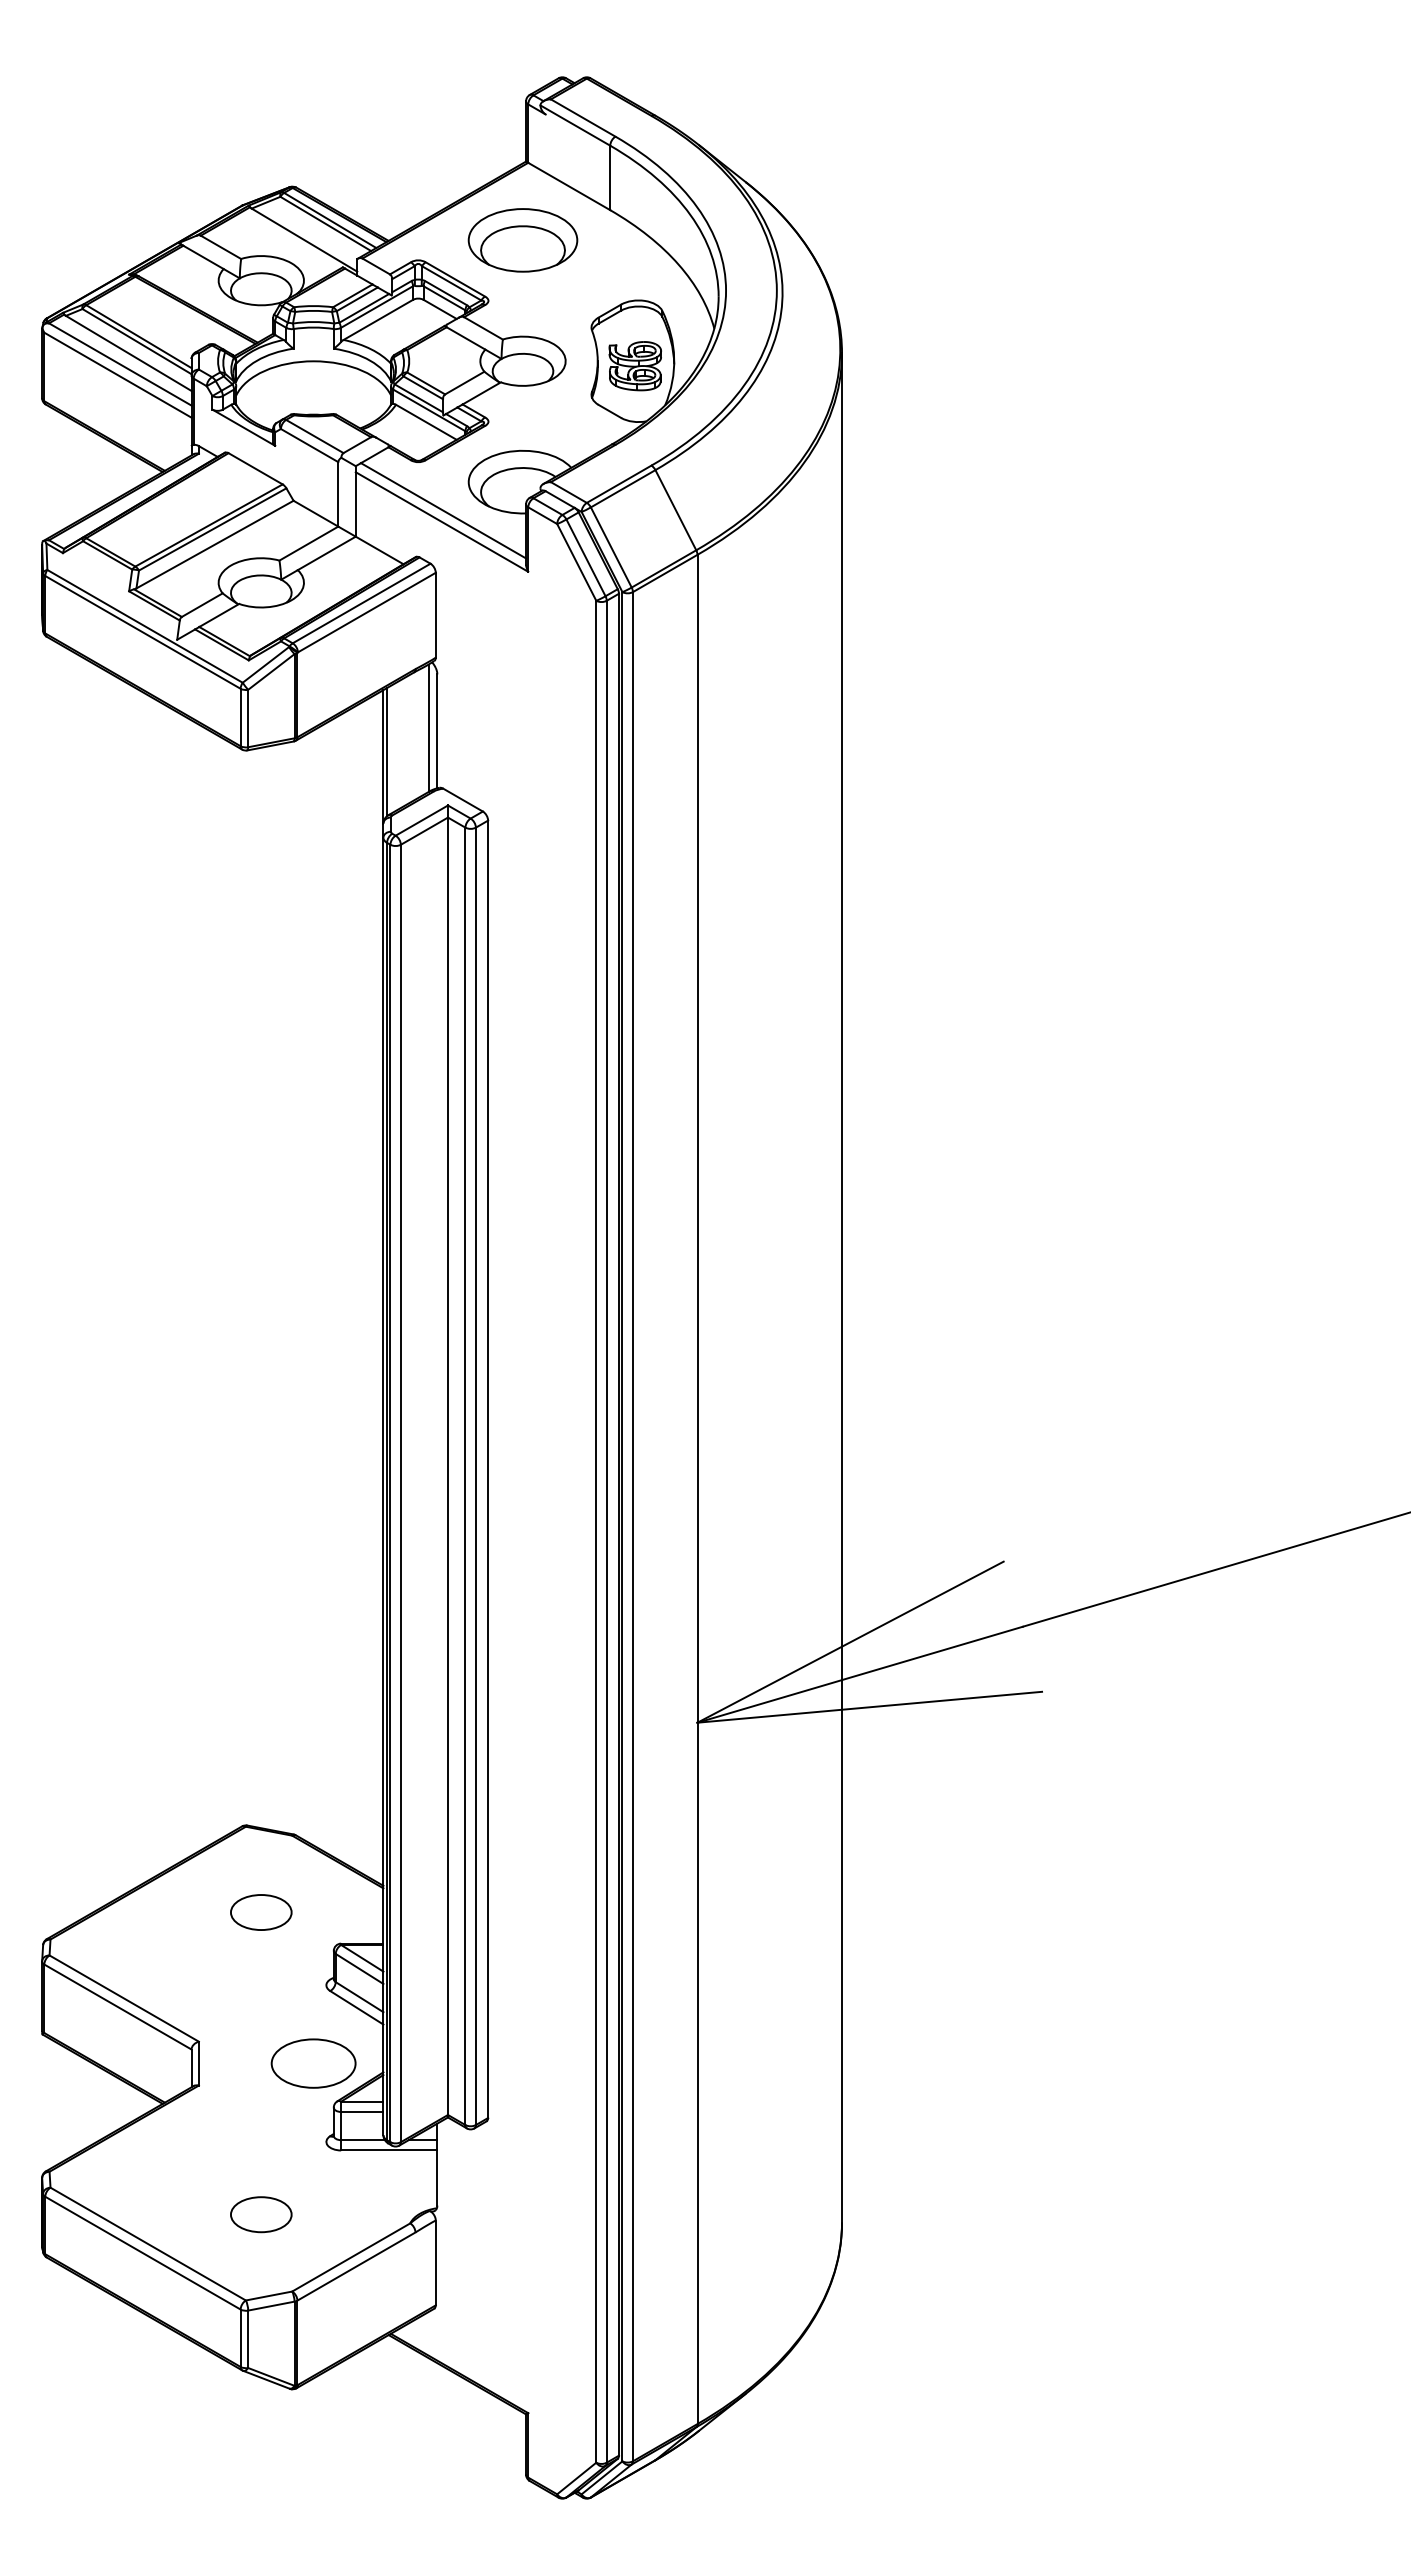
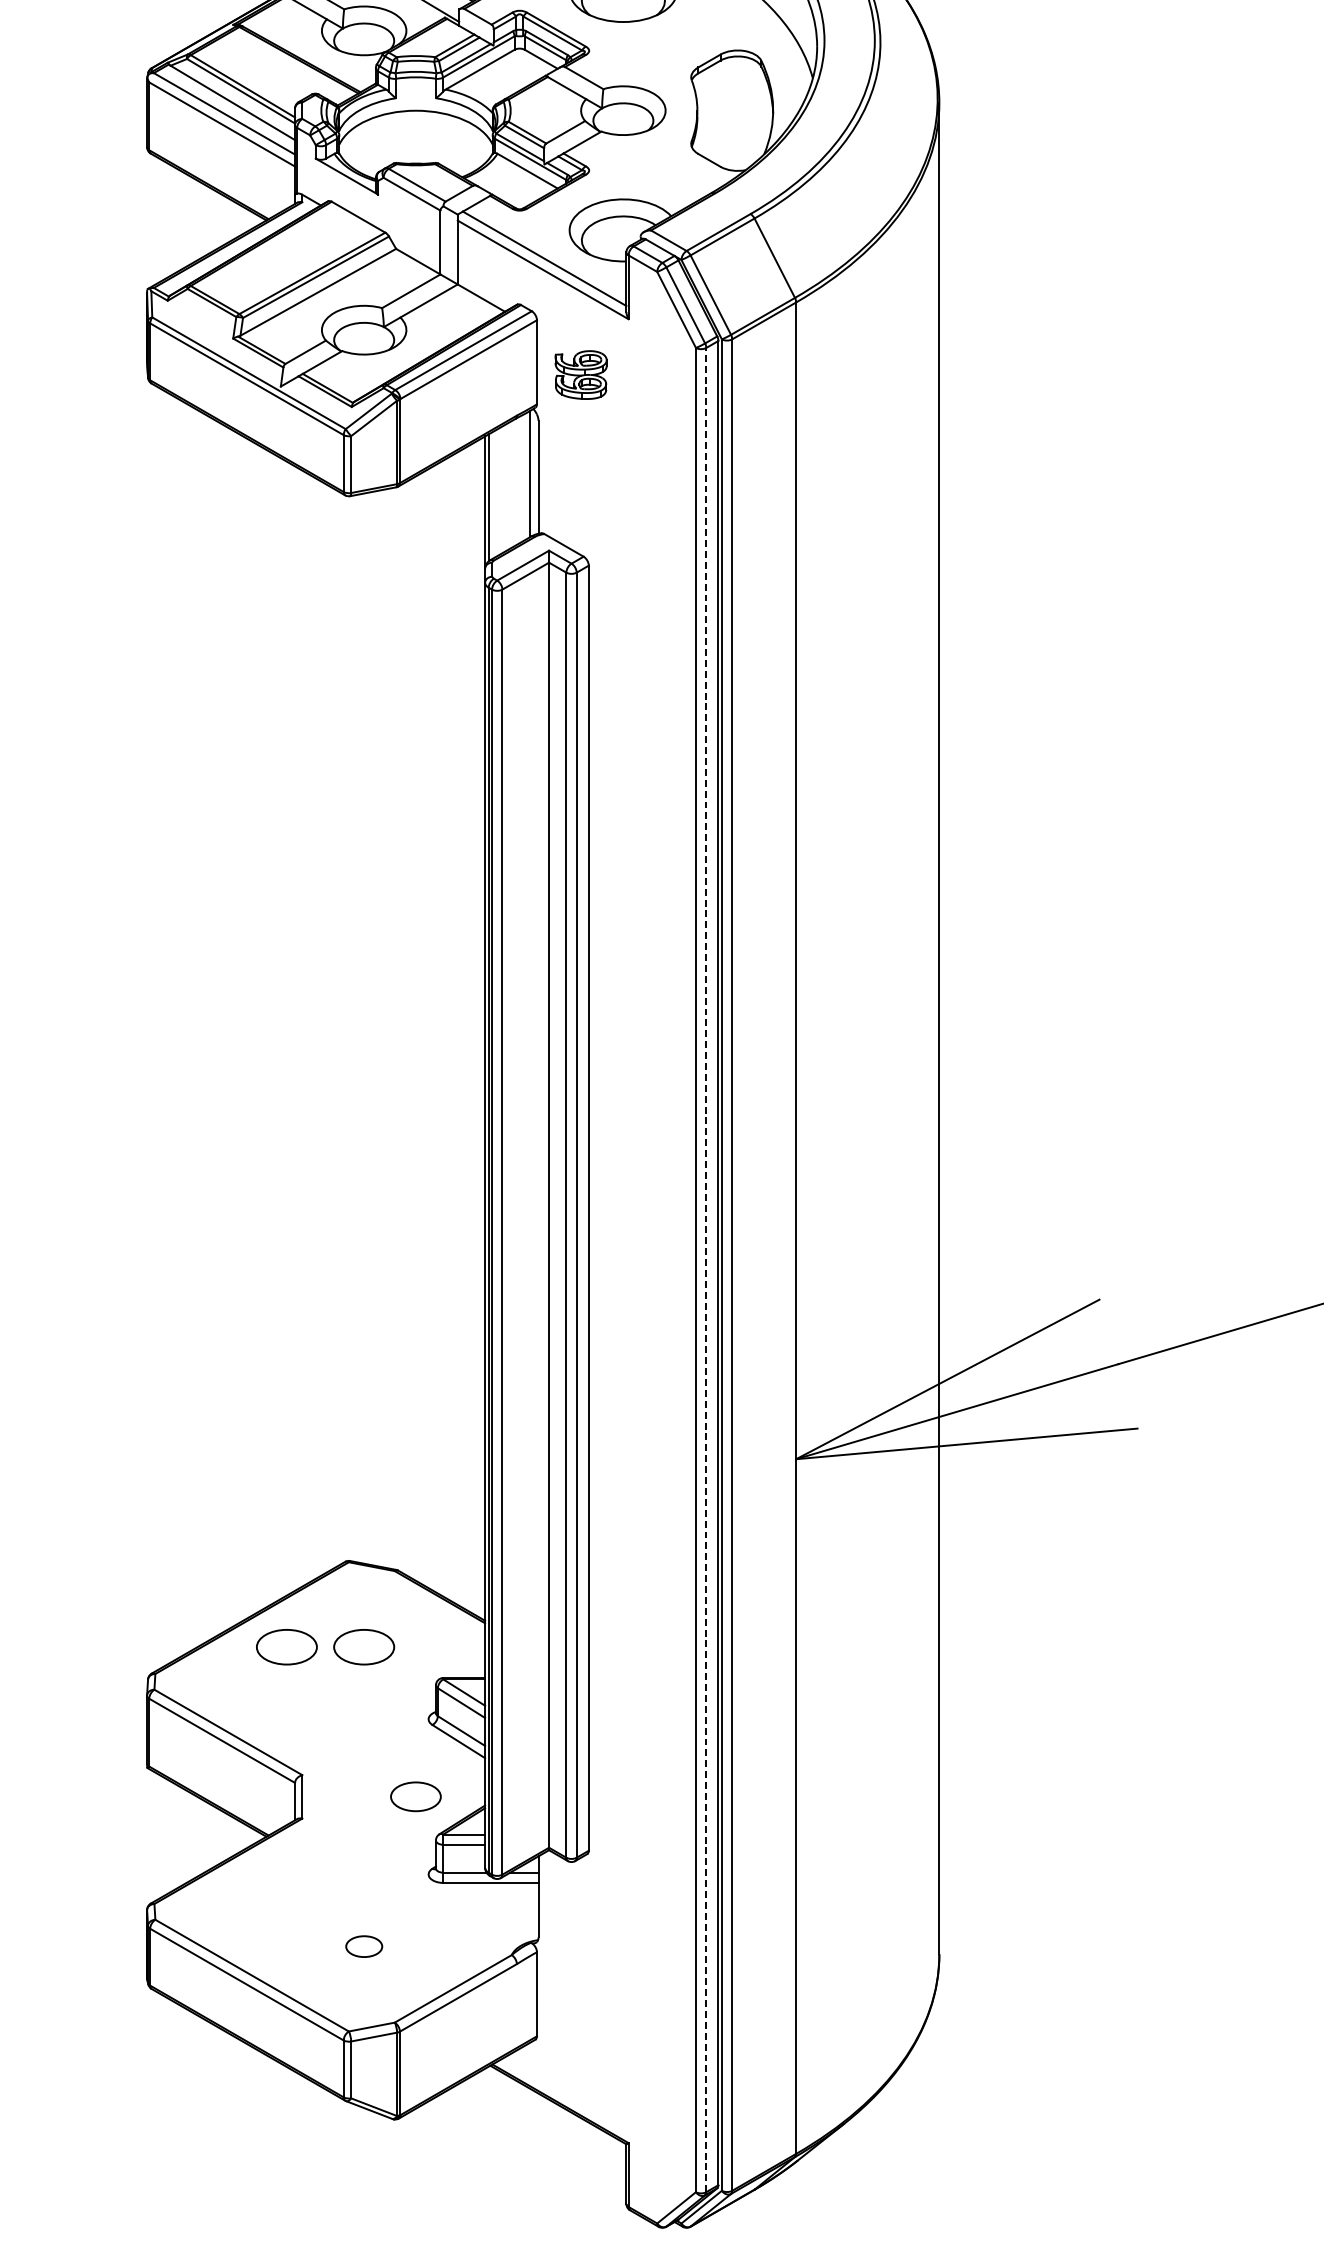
part: (634, 366) -> (580, 375), moved
line: (606, 1531) -> (706, 1269), solid -> dashed
part: (183, 1912) -> (287, 1647), added
part: (313, 2063) -> (415, 1796), size x0.6
part: (261, 2214) -> (364, 1946), size x0.6

